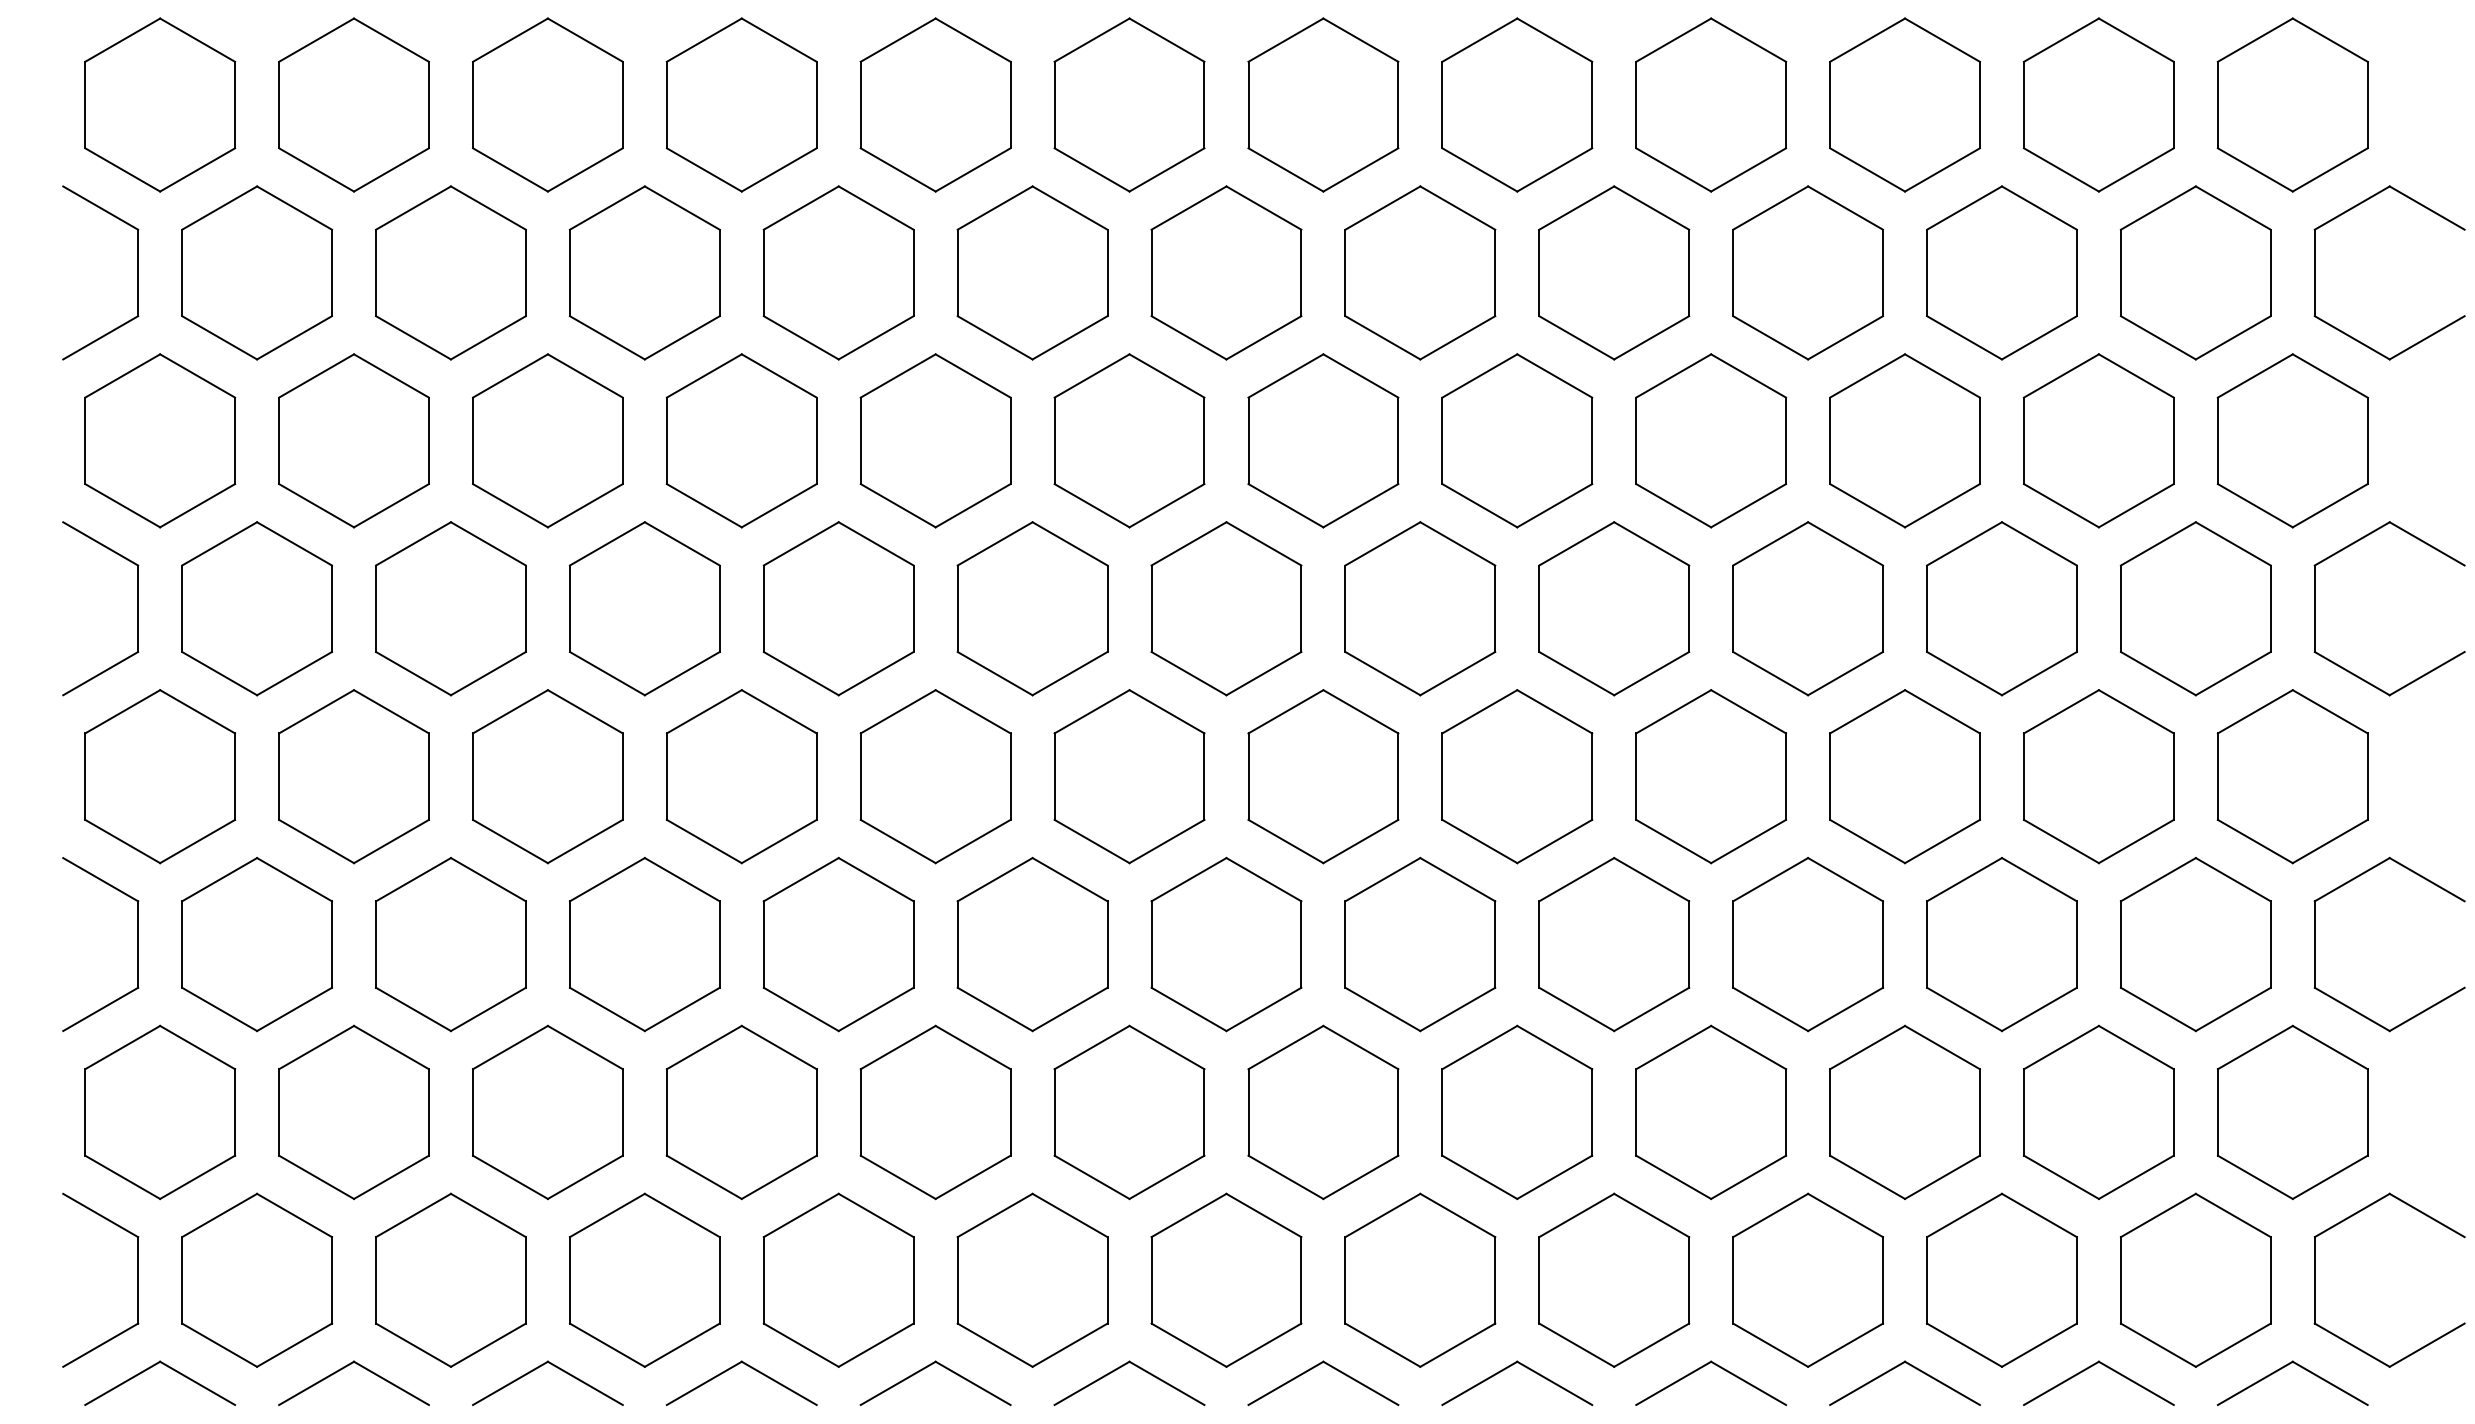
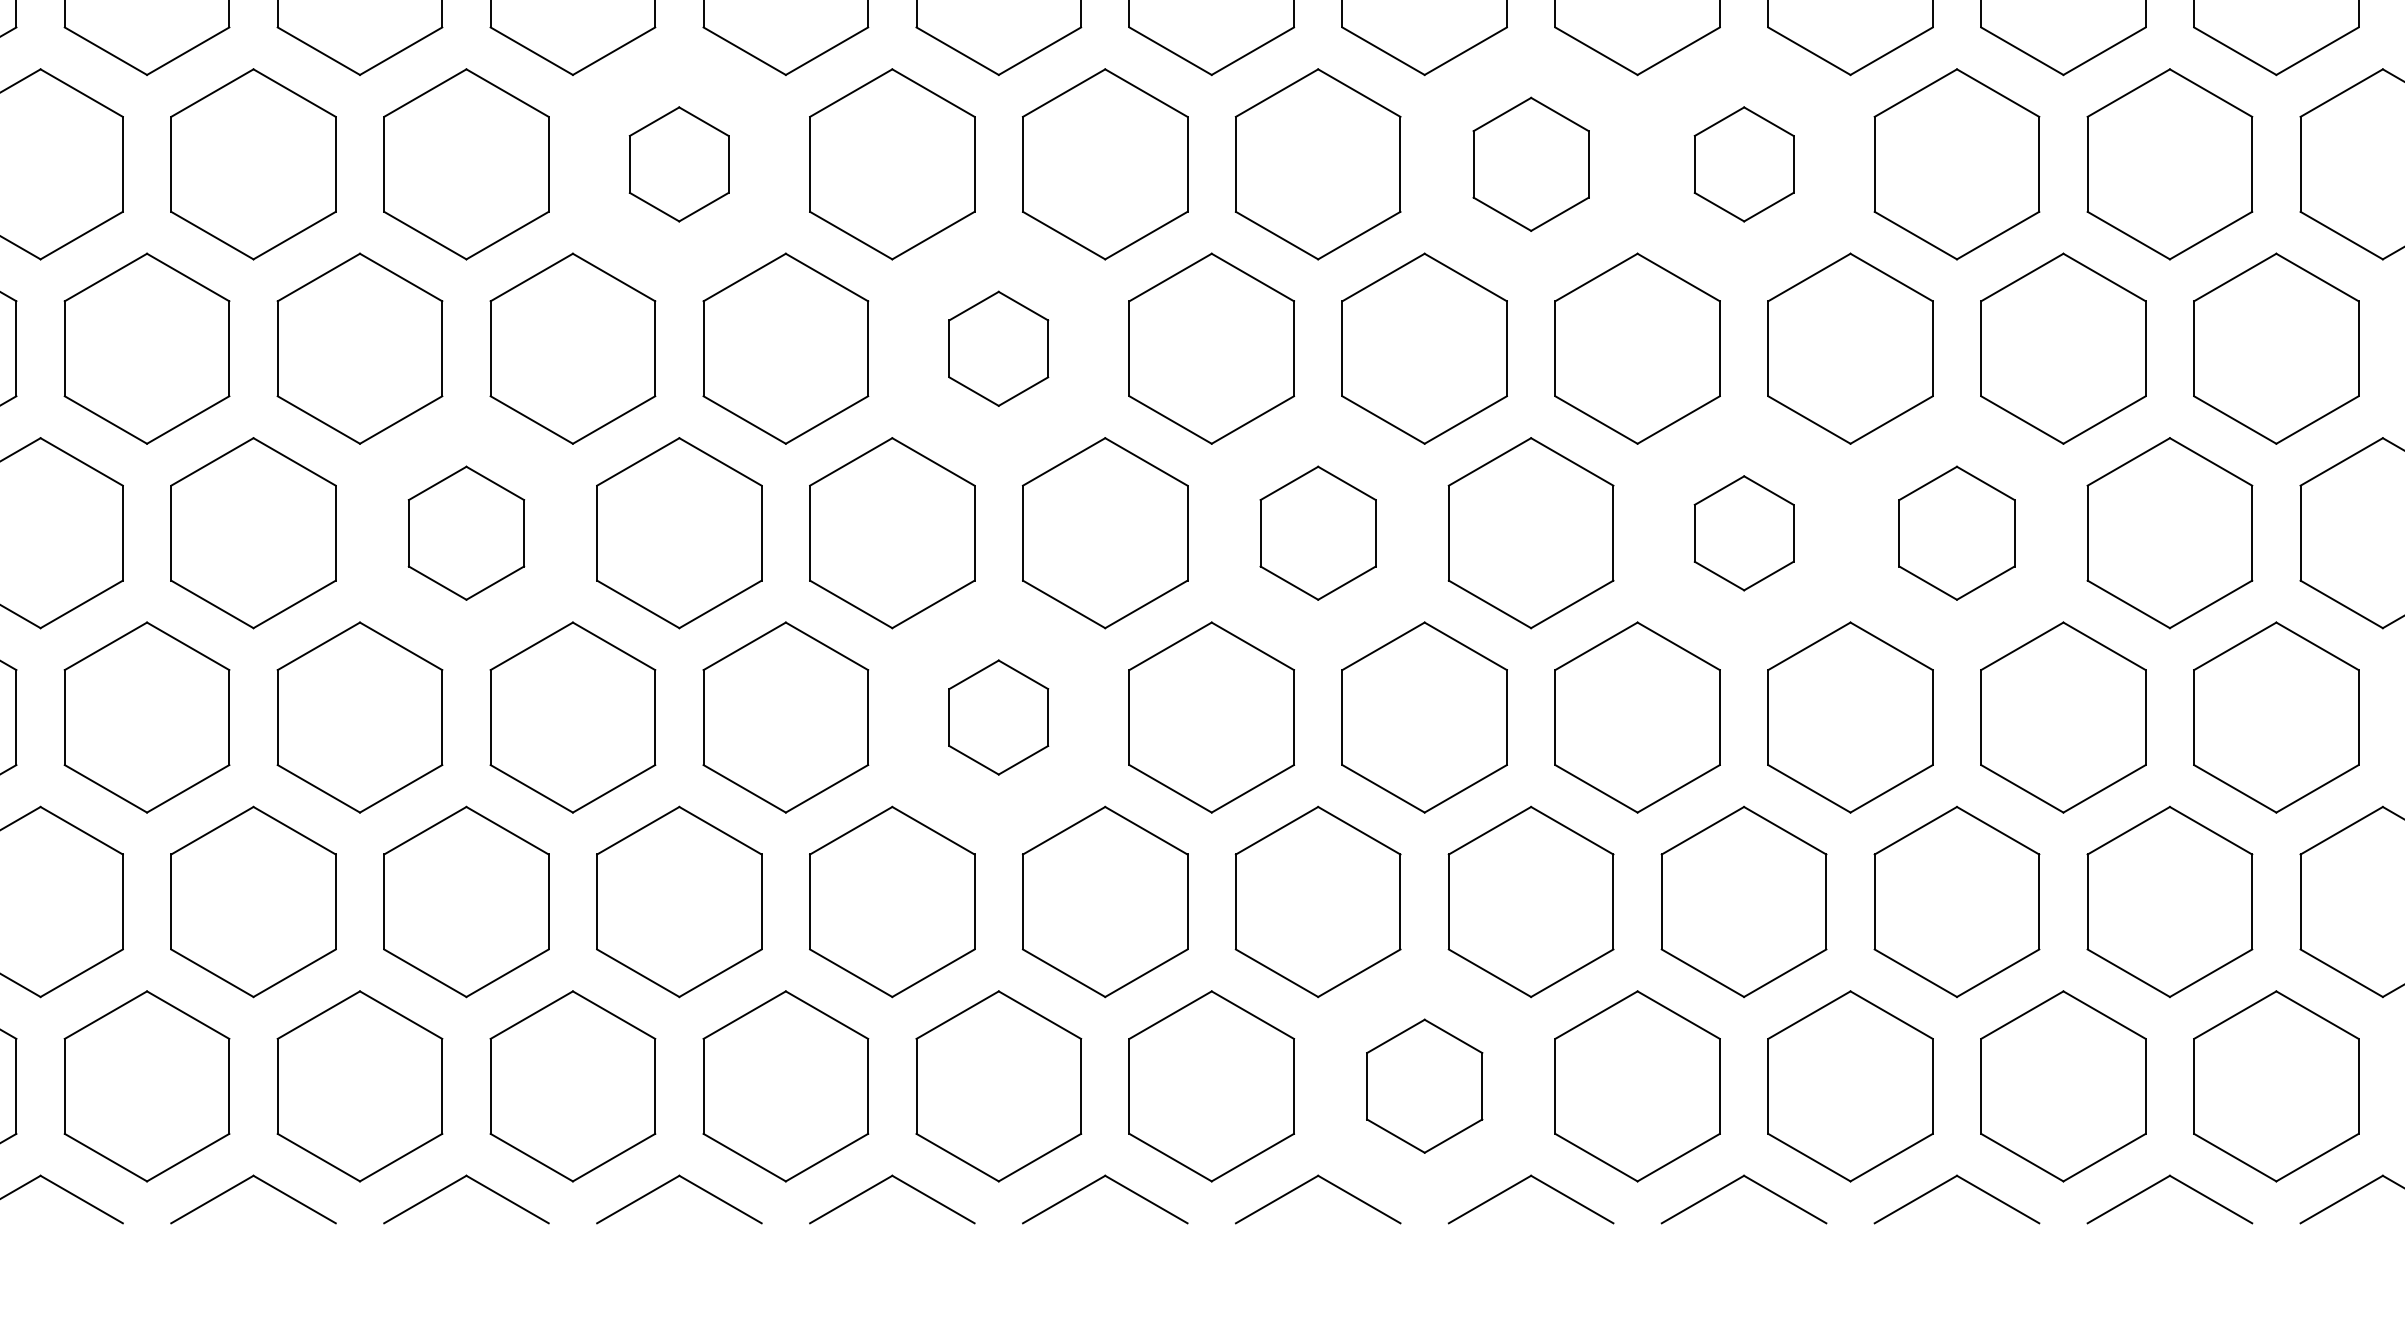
part: (741, 440) -> (679, 163), size x0.6
part: (1517, 440) -> (1531, 163), size x0.7
part: (1711, 440) -> (1744, 163), size x0.6
part: (1032, 608) -> (998, 348), size x0.6
part: (547, 776) -> (466, 533), size x0.7
part: (1323, 776) -> (1318, 533), size x0.7
part: (1711, 776) -> (1744, 533), size x0.6
part: (1904, 776) -> (1956, 533), size x0.7
part: (1032, 944) -> (998, 717), size x0.6
part: (1420, 1279) -> (1424, 1085), size x0.7

